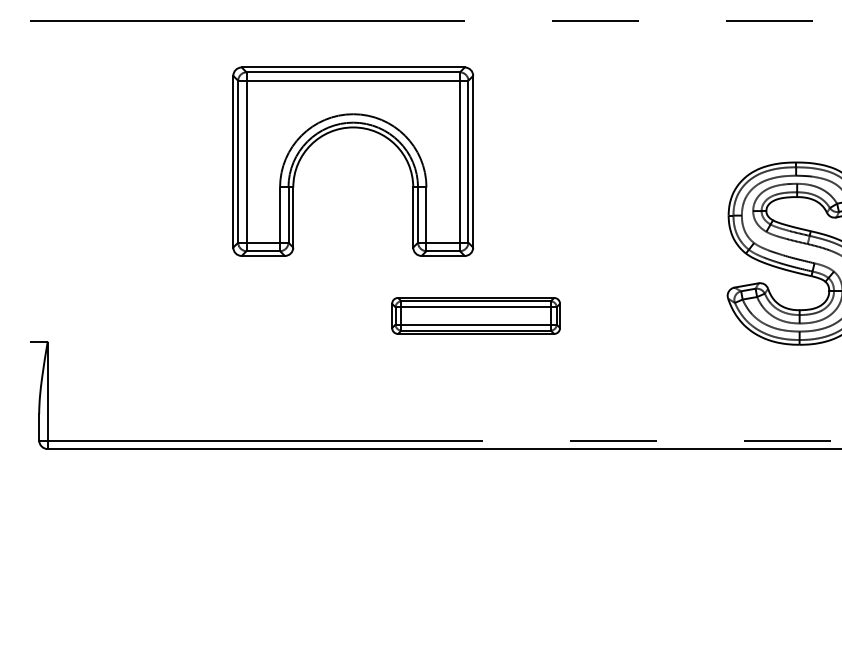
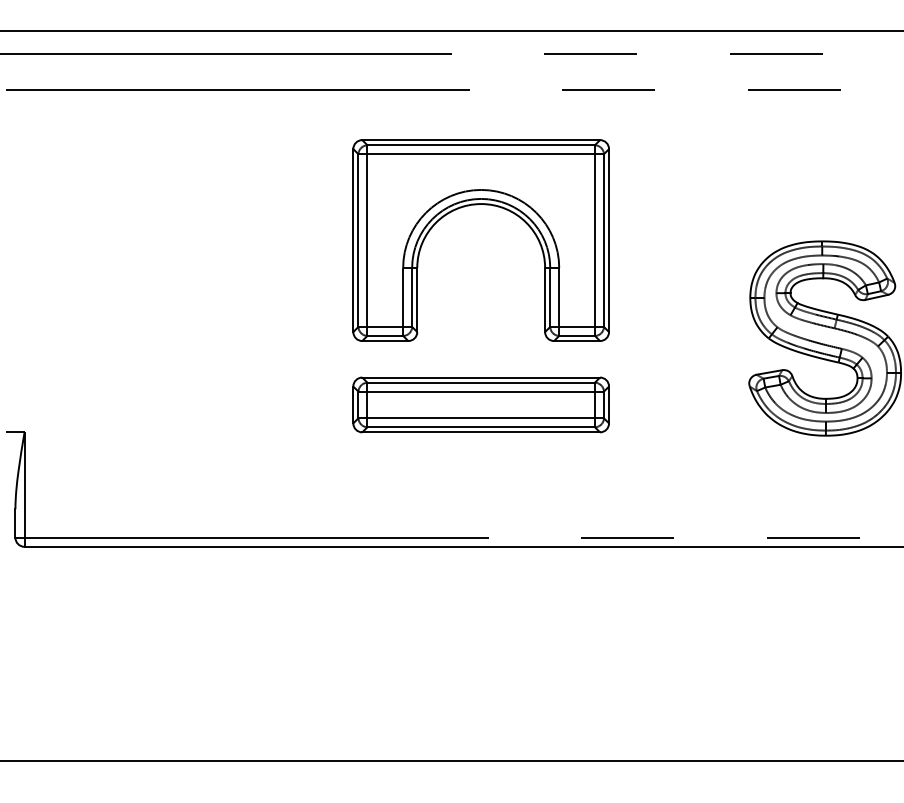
part: (348, 128) -> (476, 205), moved
part: (475, 315) -> (480, 404), size x1.43

